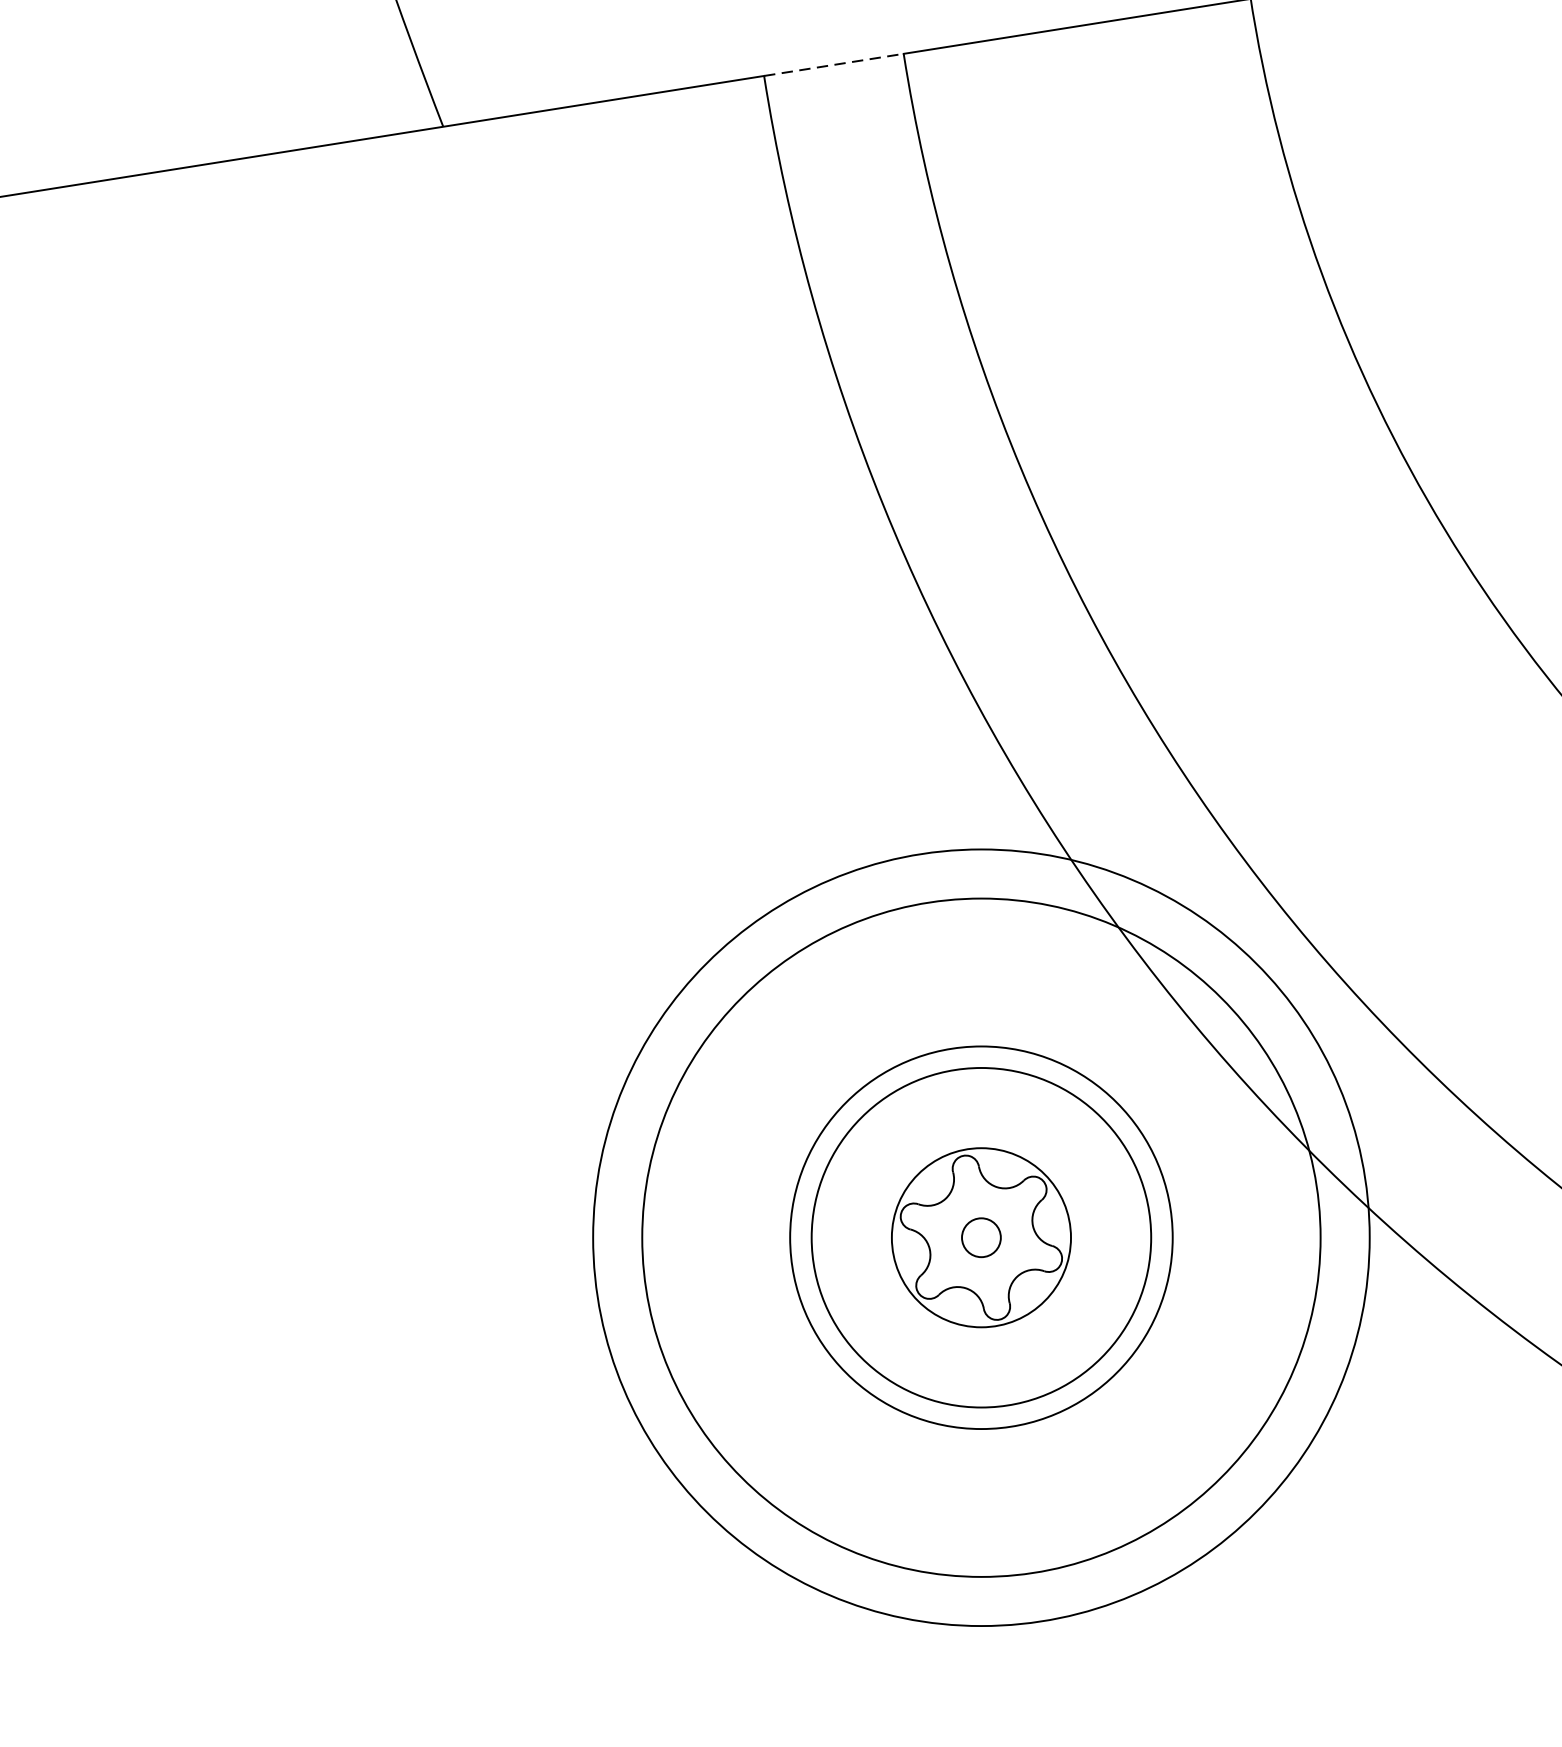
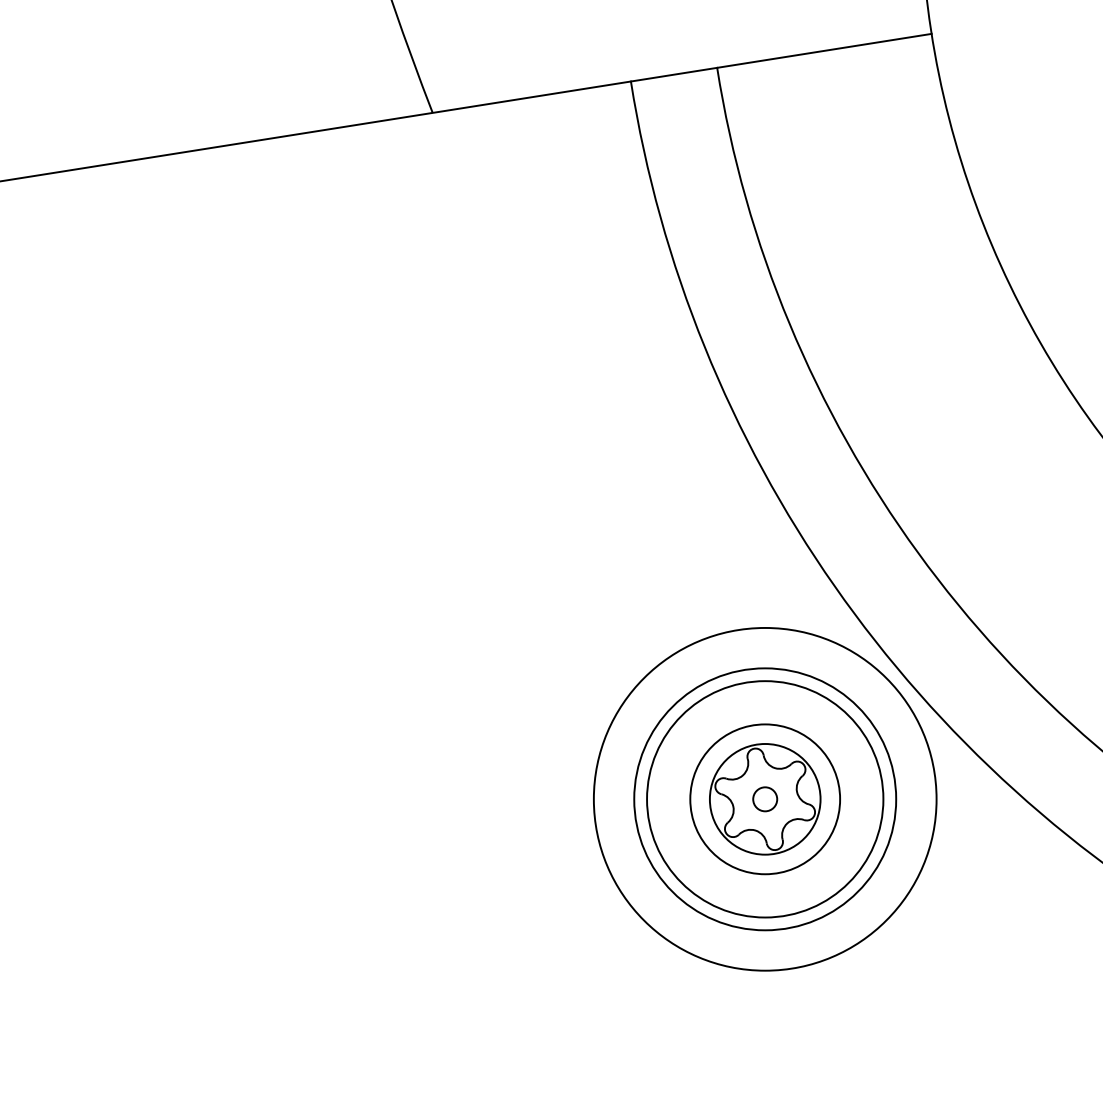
line: (834, 64) -> (674, 74), dashed -> solid
circle: (980, 1236) -> (764, 798), size x0.71
circle: (981, 1238) -> (765, 799), size x0.62
circle: (981, 1238) -> (765, 799), size x0.71

